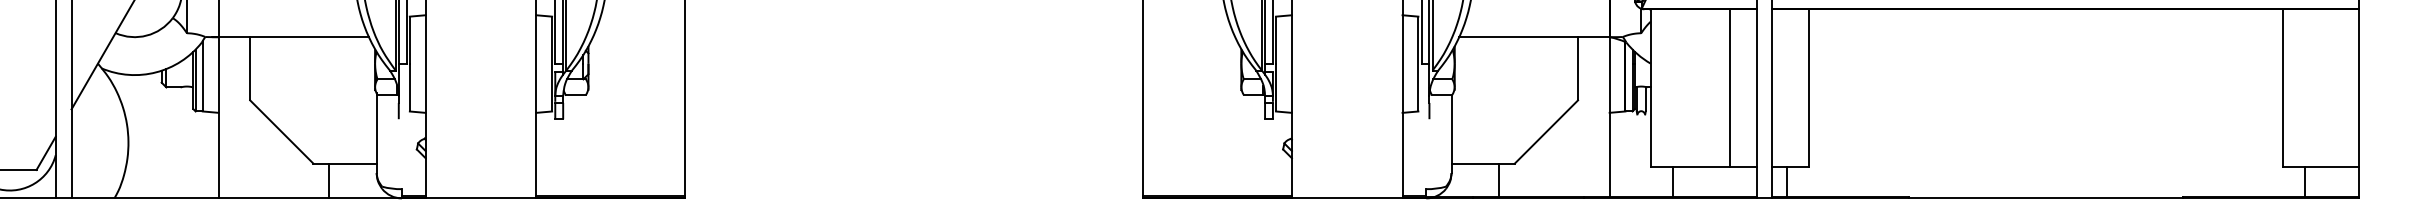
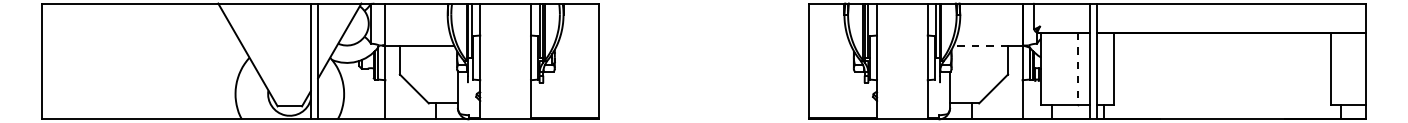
line: (1517, 37) -> (980, 45), solid -> dashed
line: (1729, 89) -> (1077, 69), solid -> dashed

